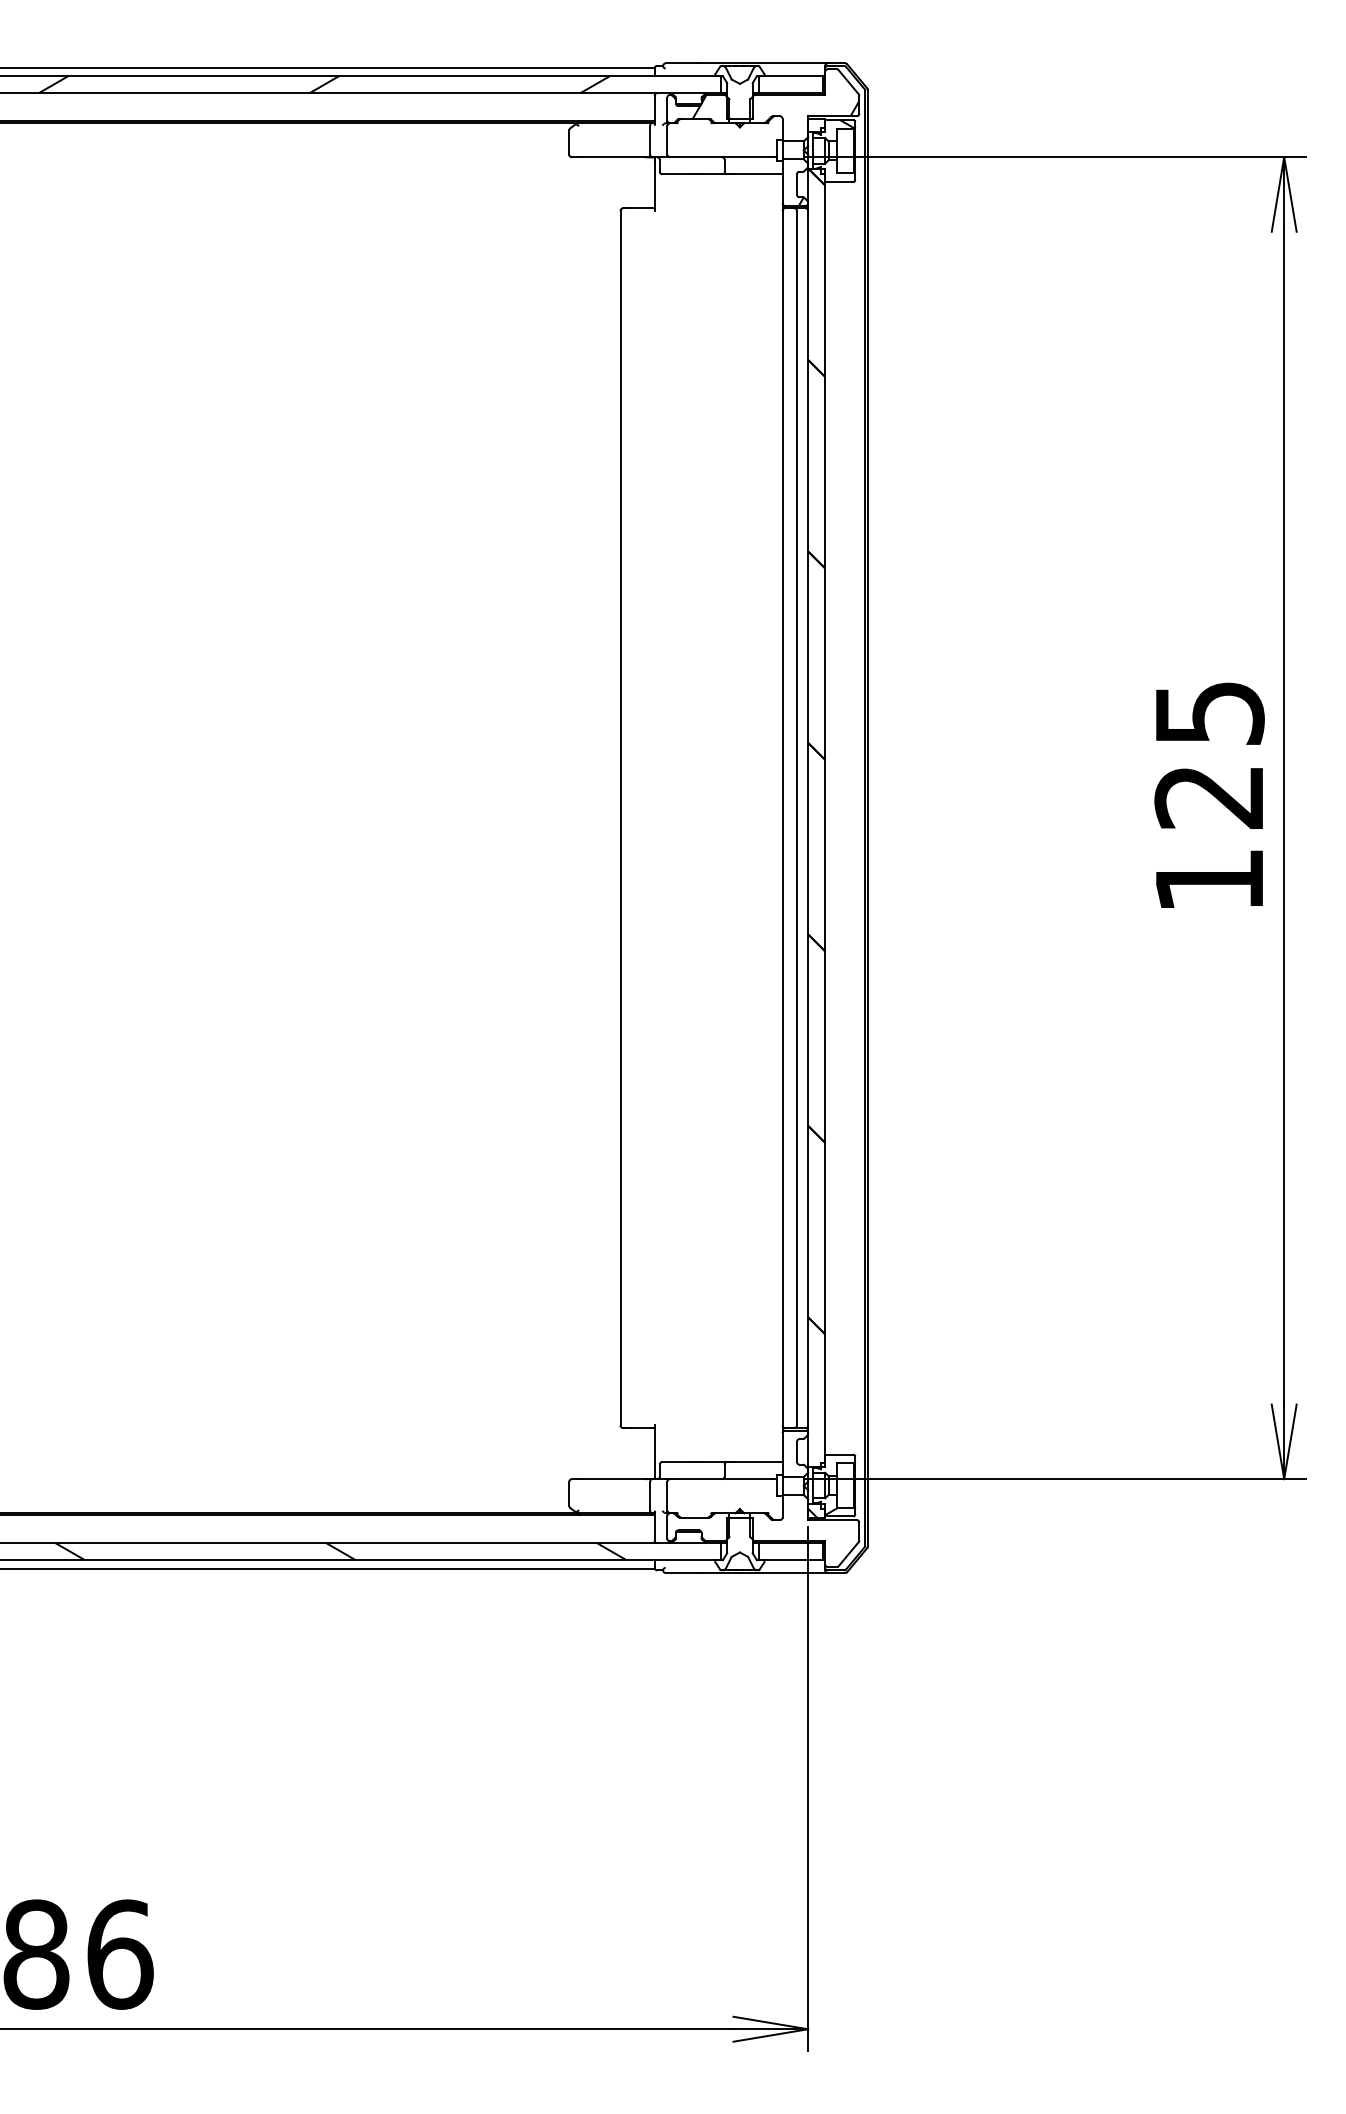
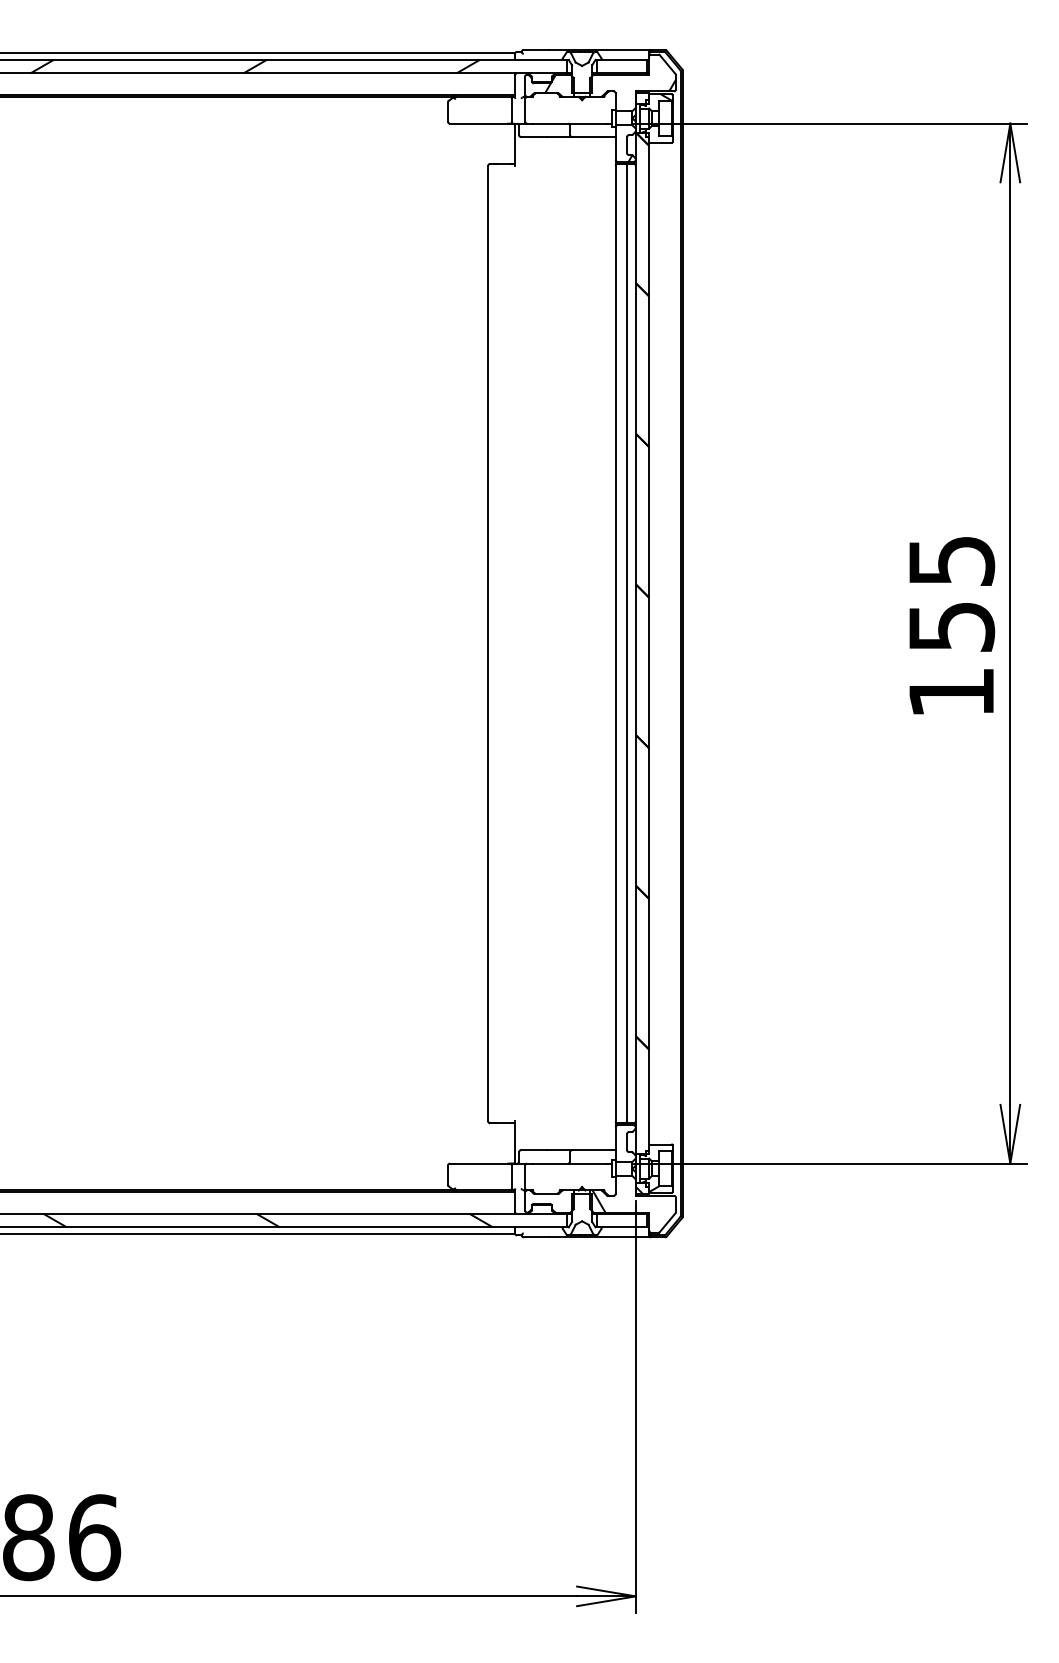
text: (1209, 797) -> (951, 627), 125 -> 155
hatch: (761, 1527) -> (599, 1201), added

